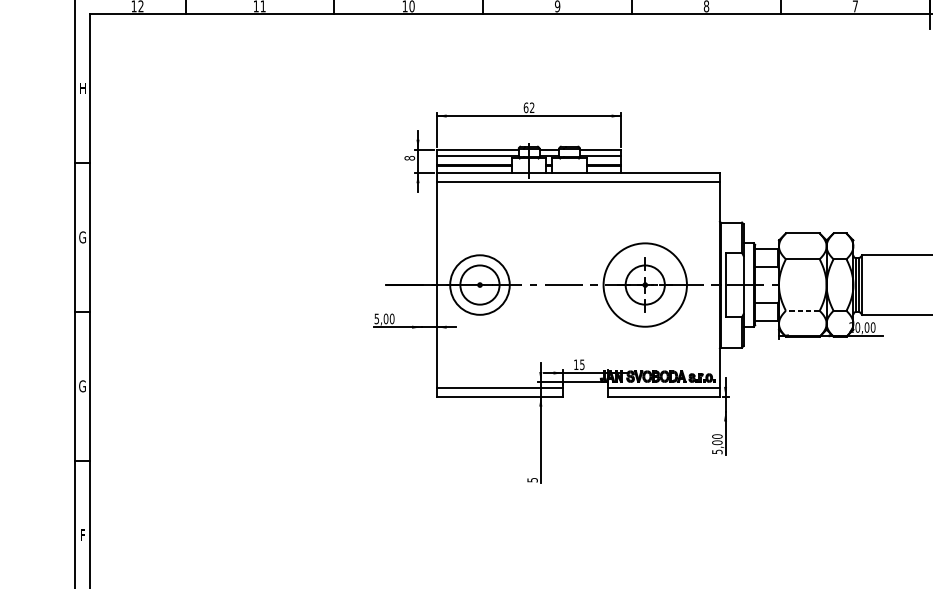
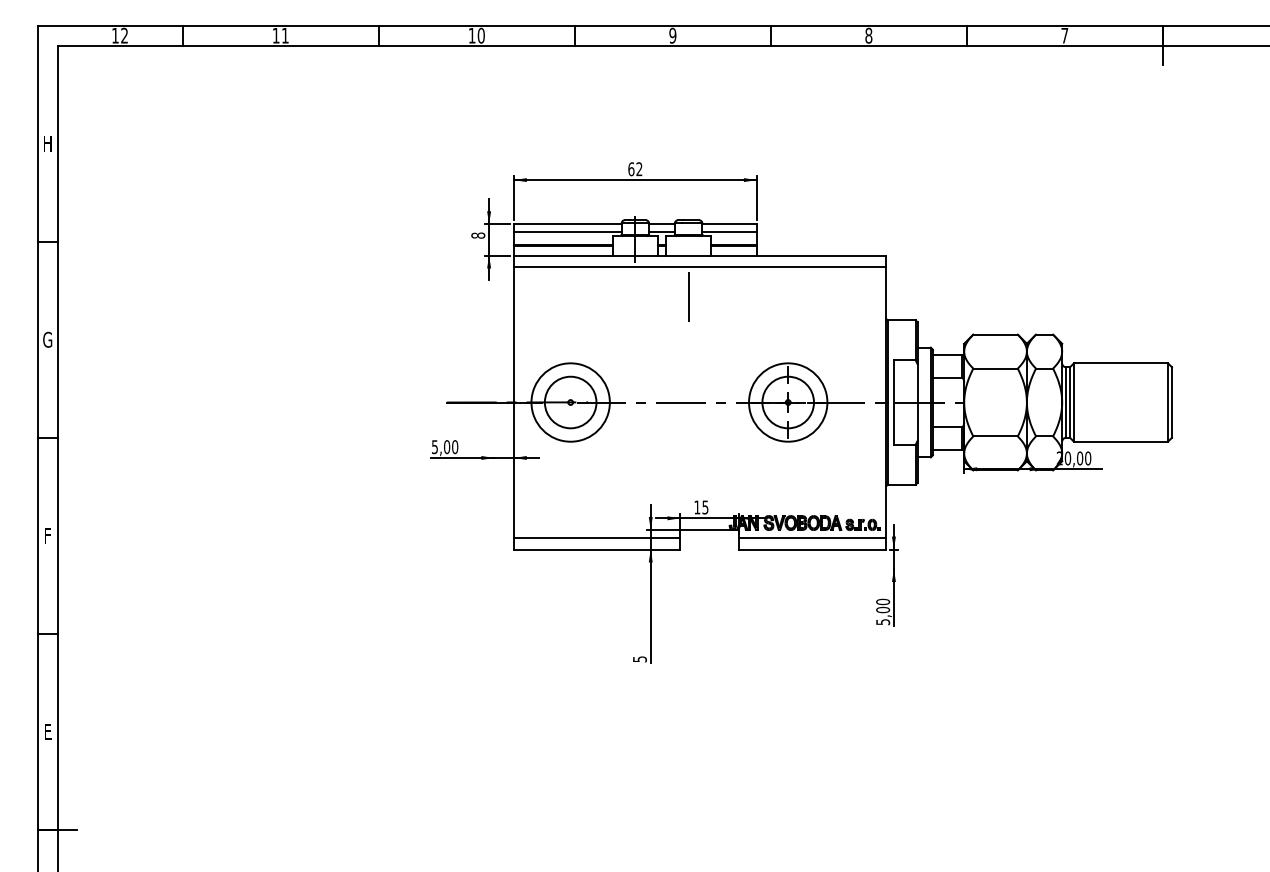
line: (569, 205) -> (688, 297), added
circle: (645, 285) -> (788, 402), size x0.71
line: (802, 310) -> (995, 436), dashed -> solid
text: (82, 386) -> (47, 535), G -> F
text: (83, 535) -> (48, 732), F -> E

